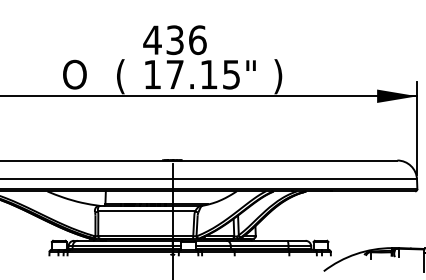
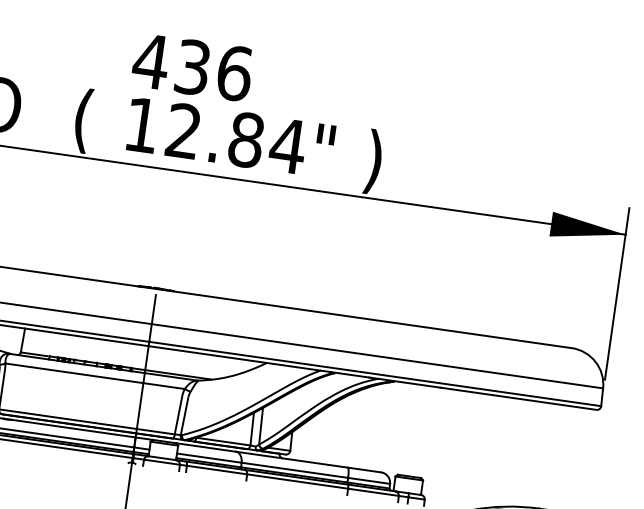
text: (203, 74) -> (236, 138), 17.15" -> 12.84"

